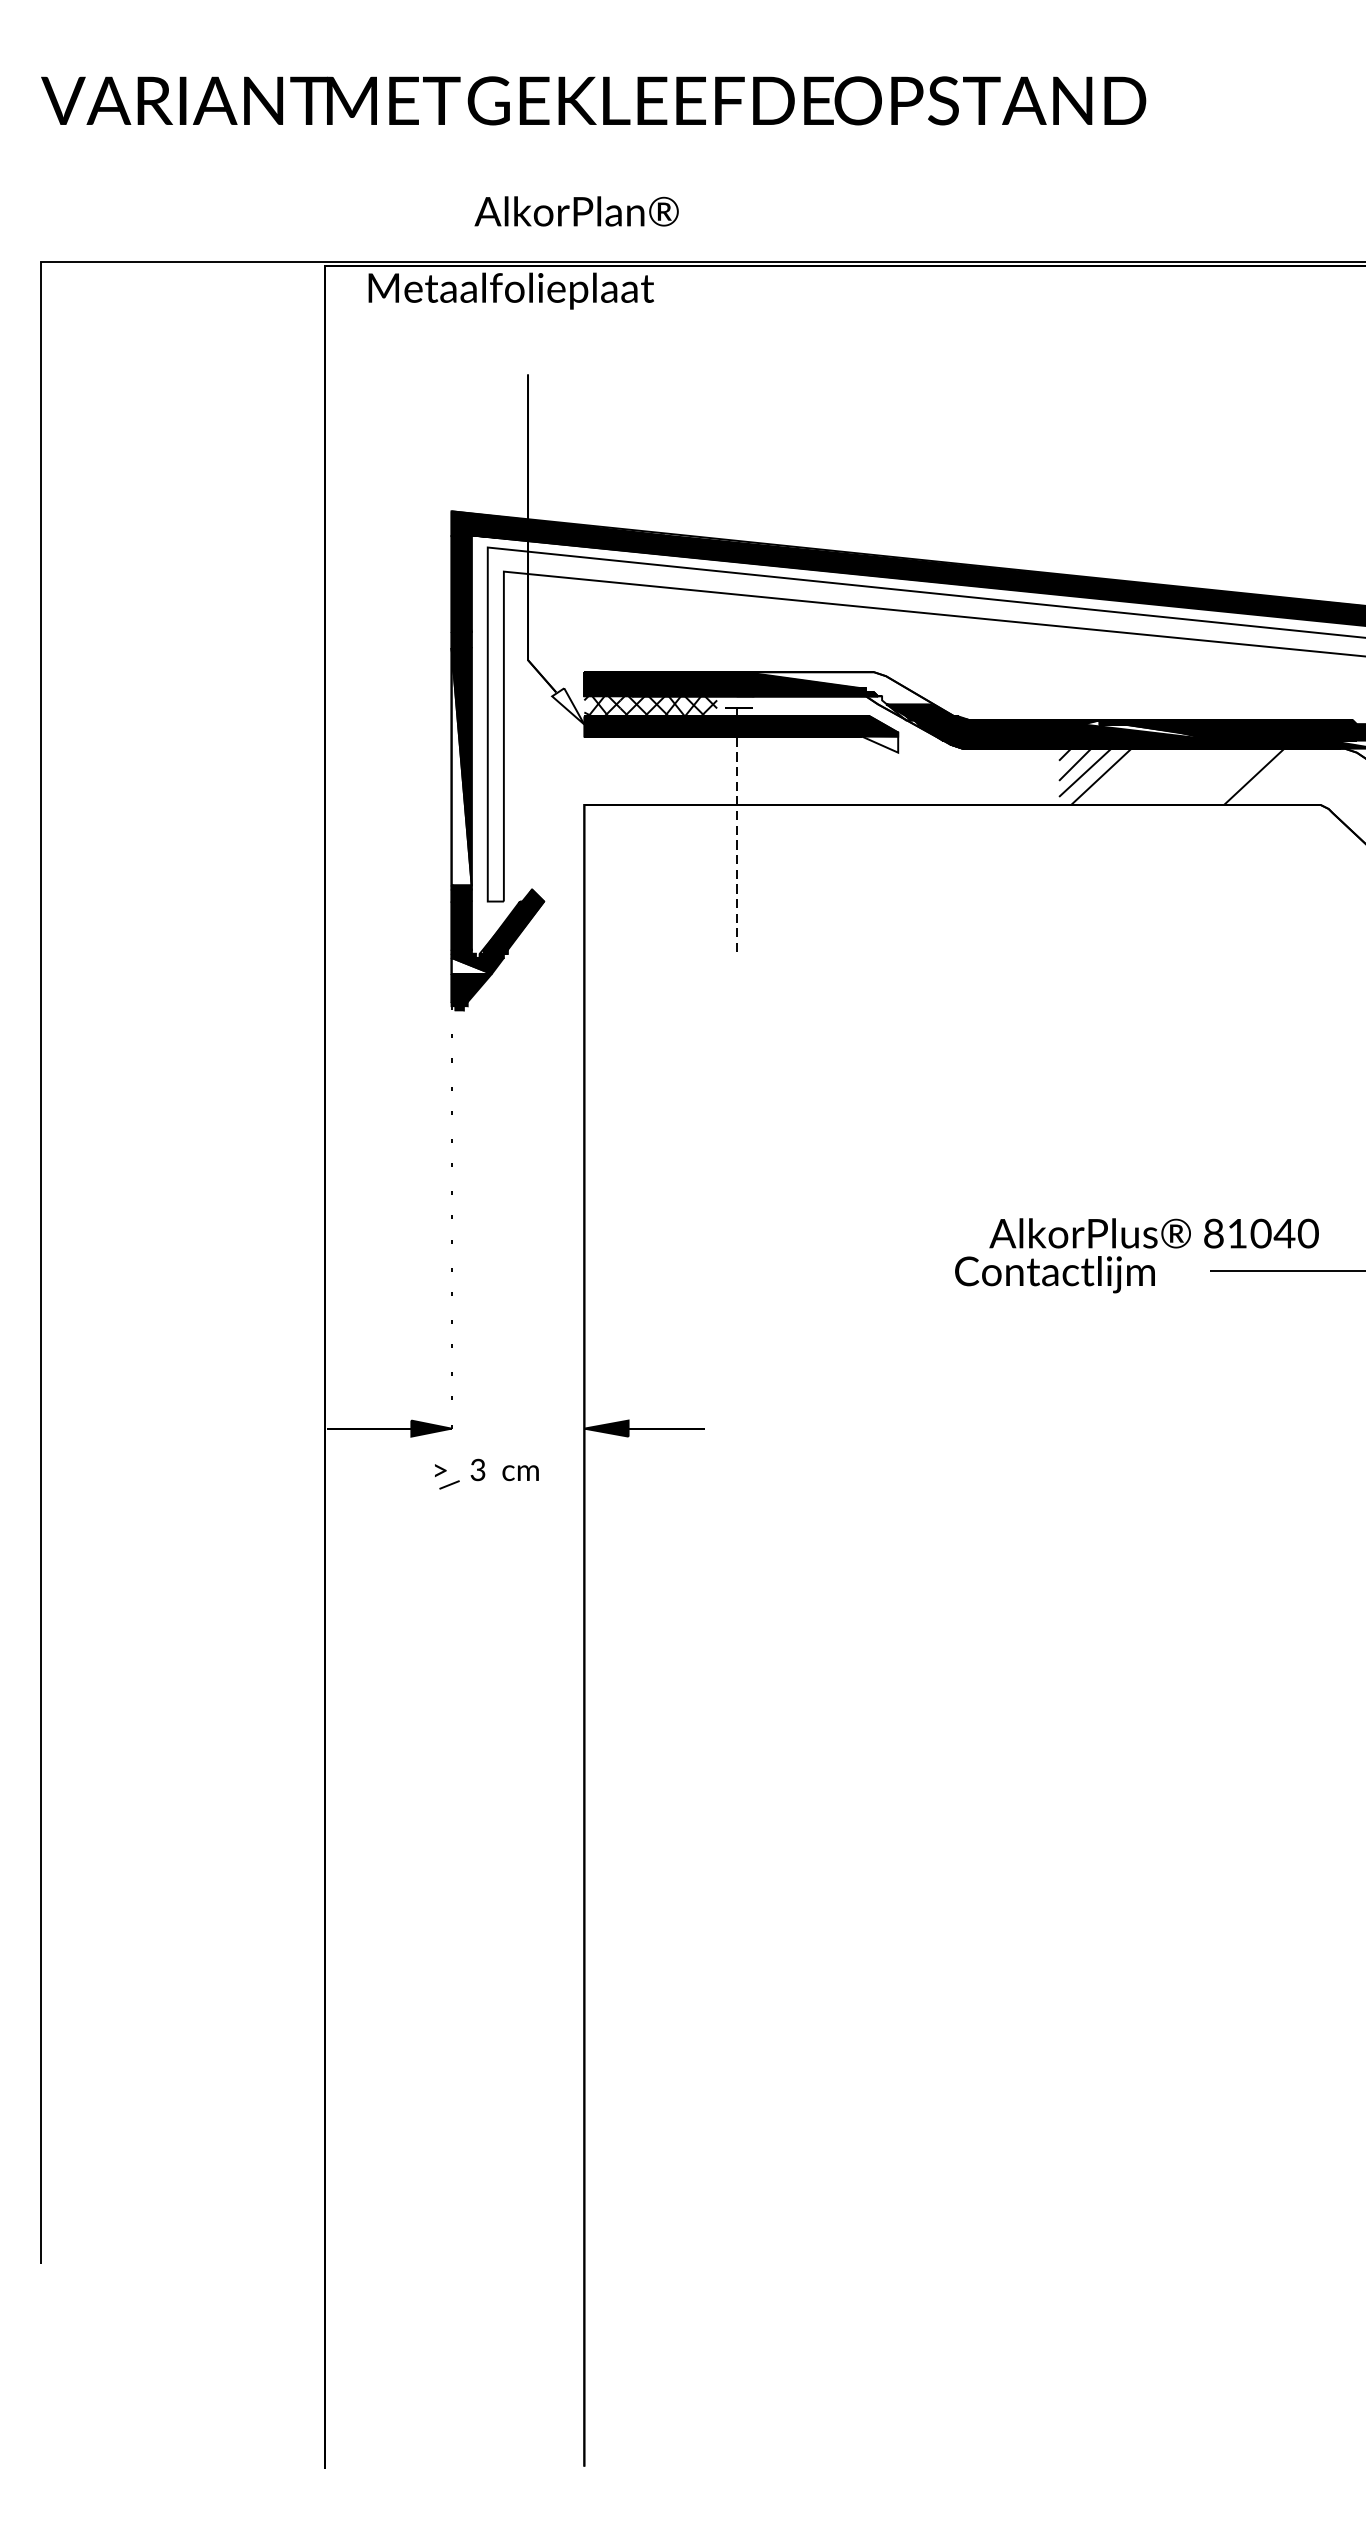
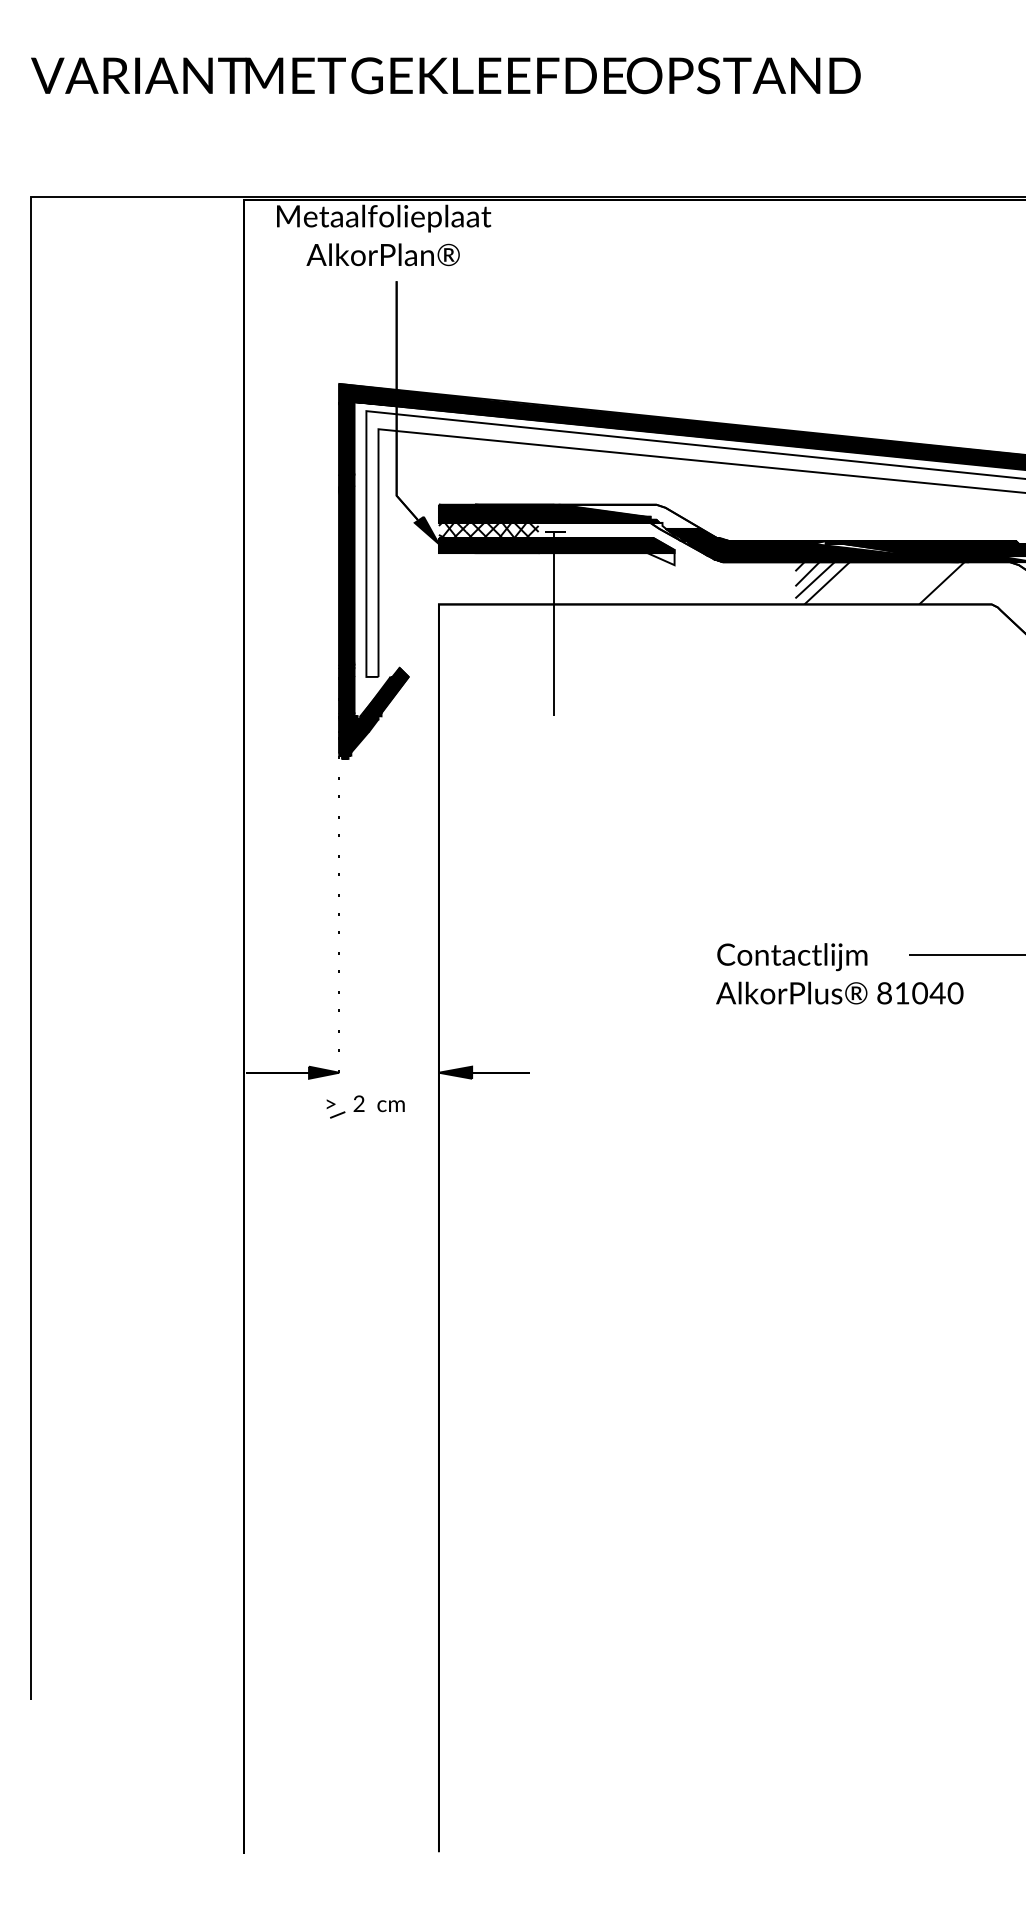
text: (575, 211) -> (382, 254), moved
fill: (567, 706) -> (426, 530), added
fill: (461, 766) -> (346, 575), added
line: (736, 831) -> (553, 624), dashed -> solid
fill: (471, 966) -> (354, 725), added
text: (1153, 1232) -> (839, 992), moved
text: (477, 1473) -> (358, 1106), 3 -> 2

